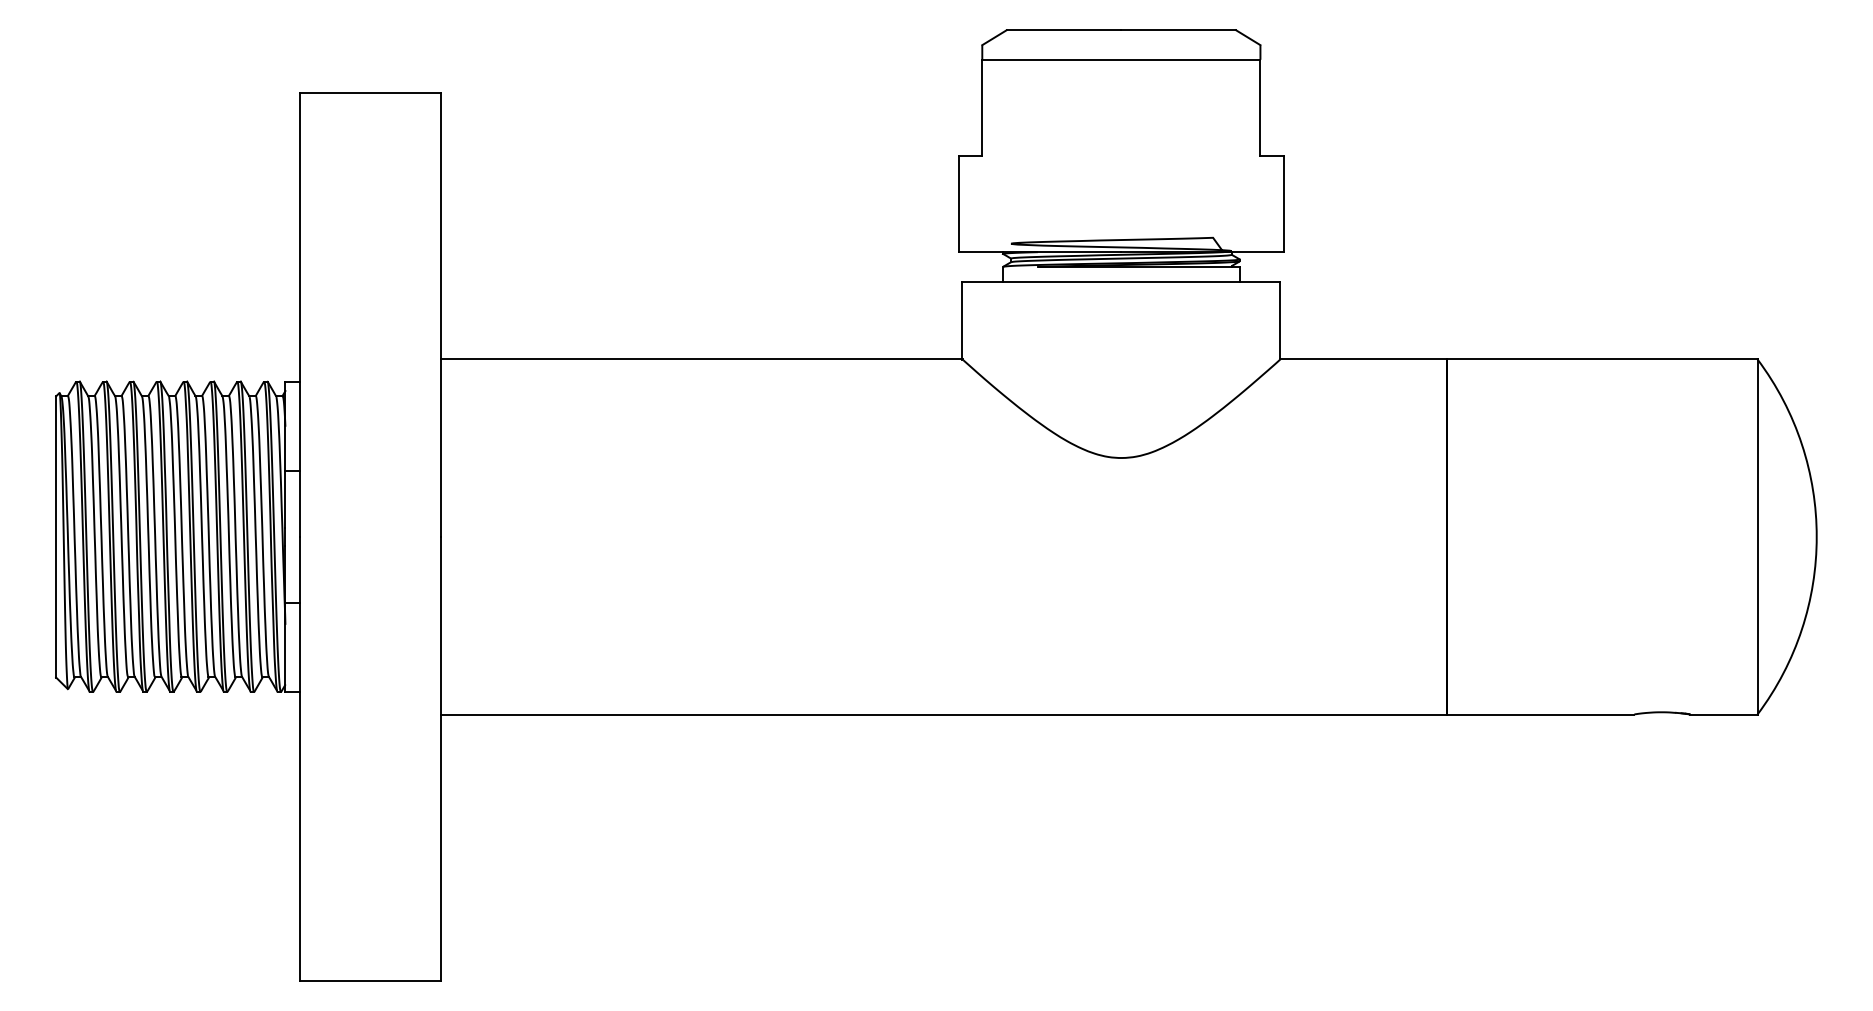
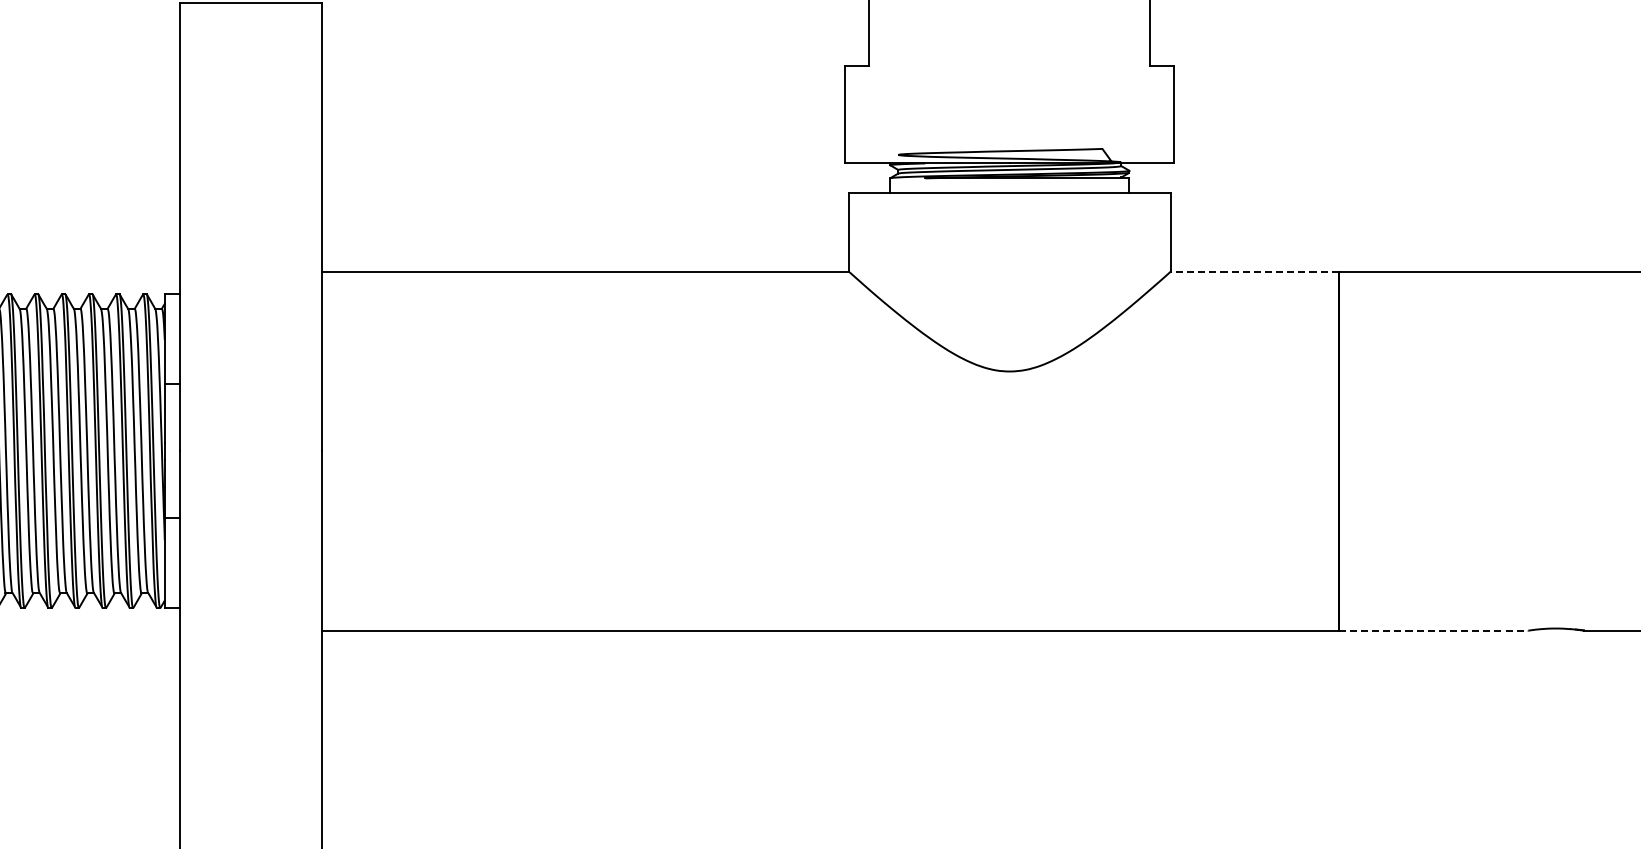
line: (1363, 359) -> (1254, 271), solid -> dashed
line: (1540, 714) -> (1433, 630), solid -> dashed

